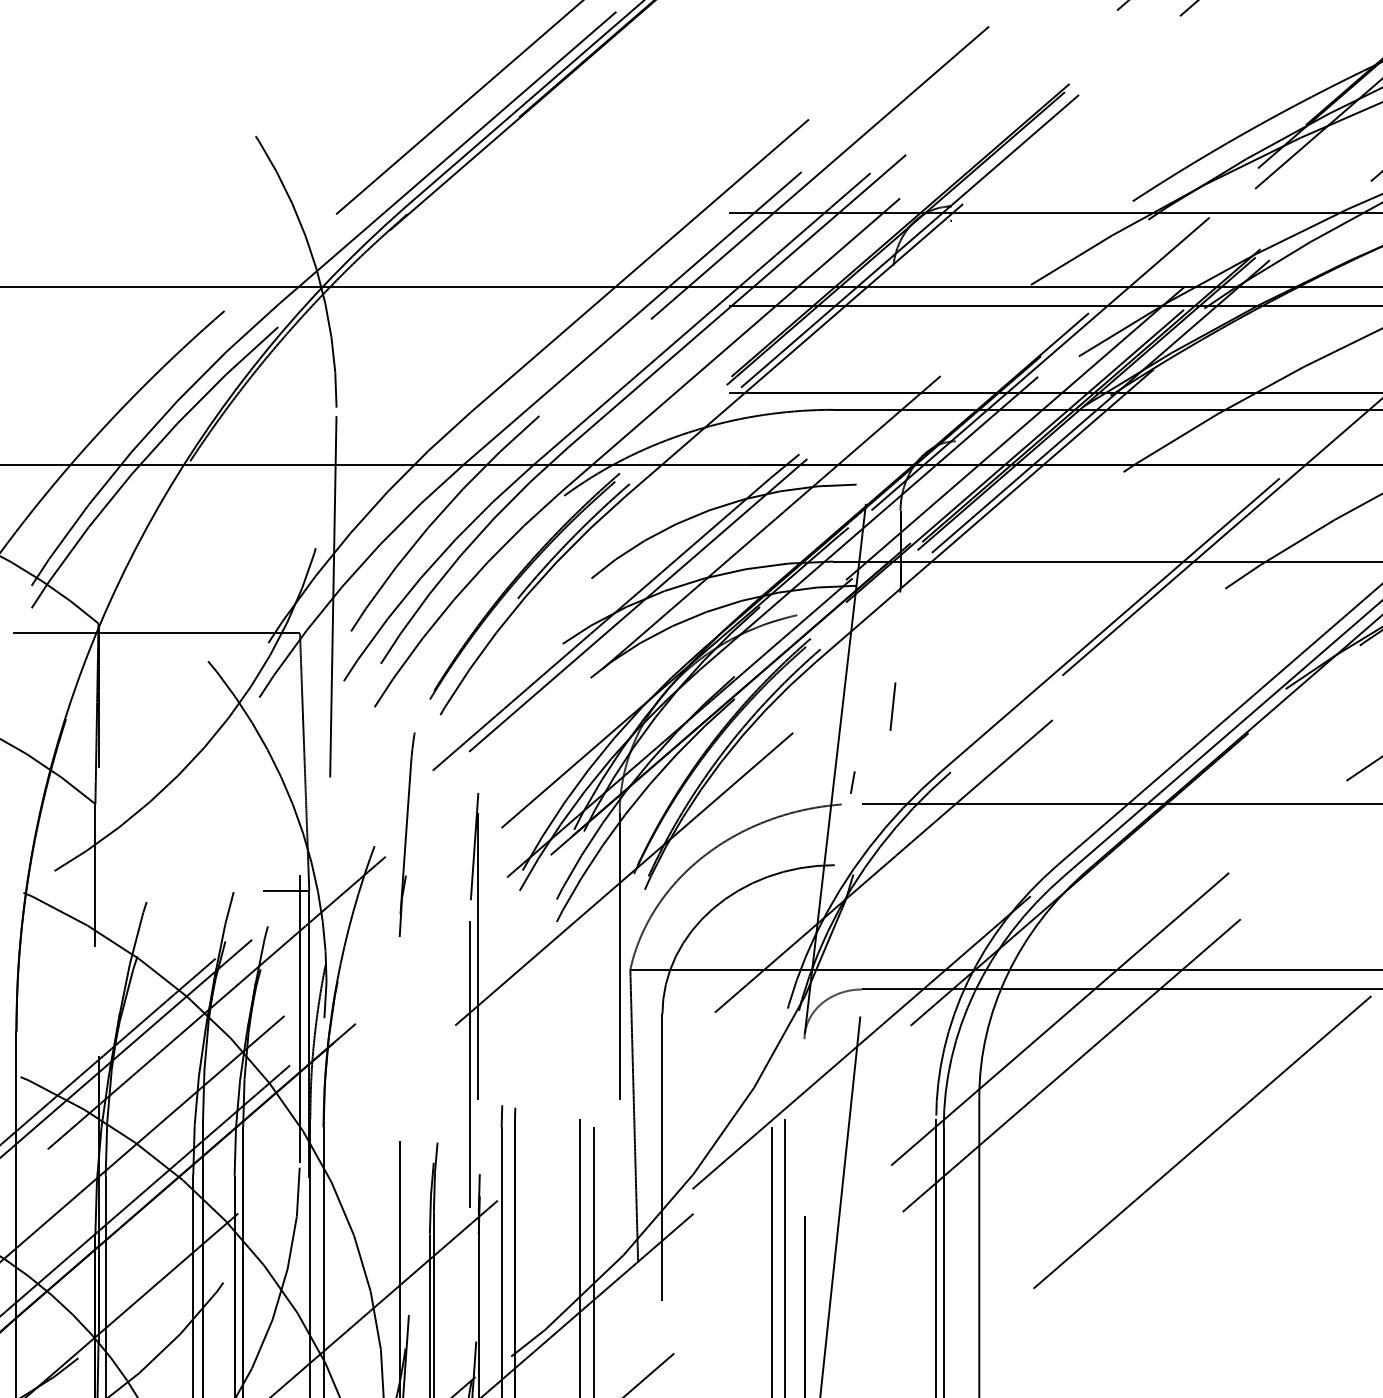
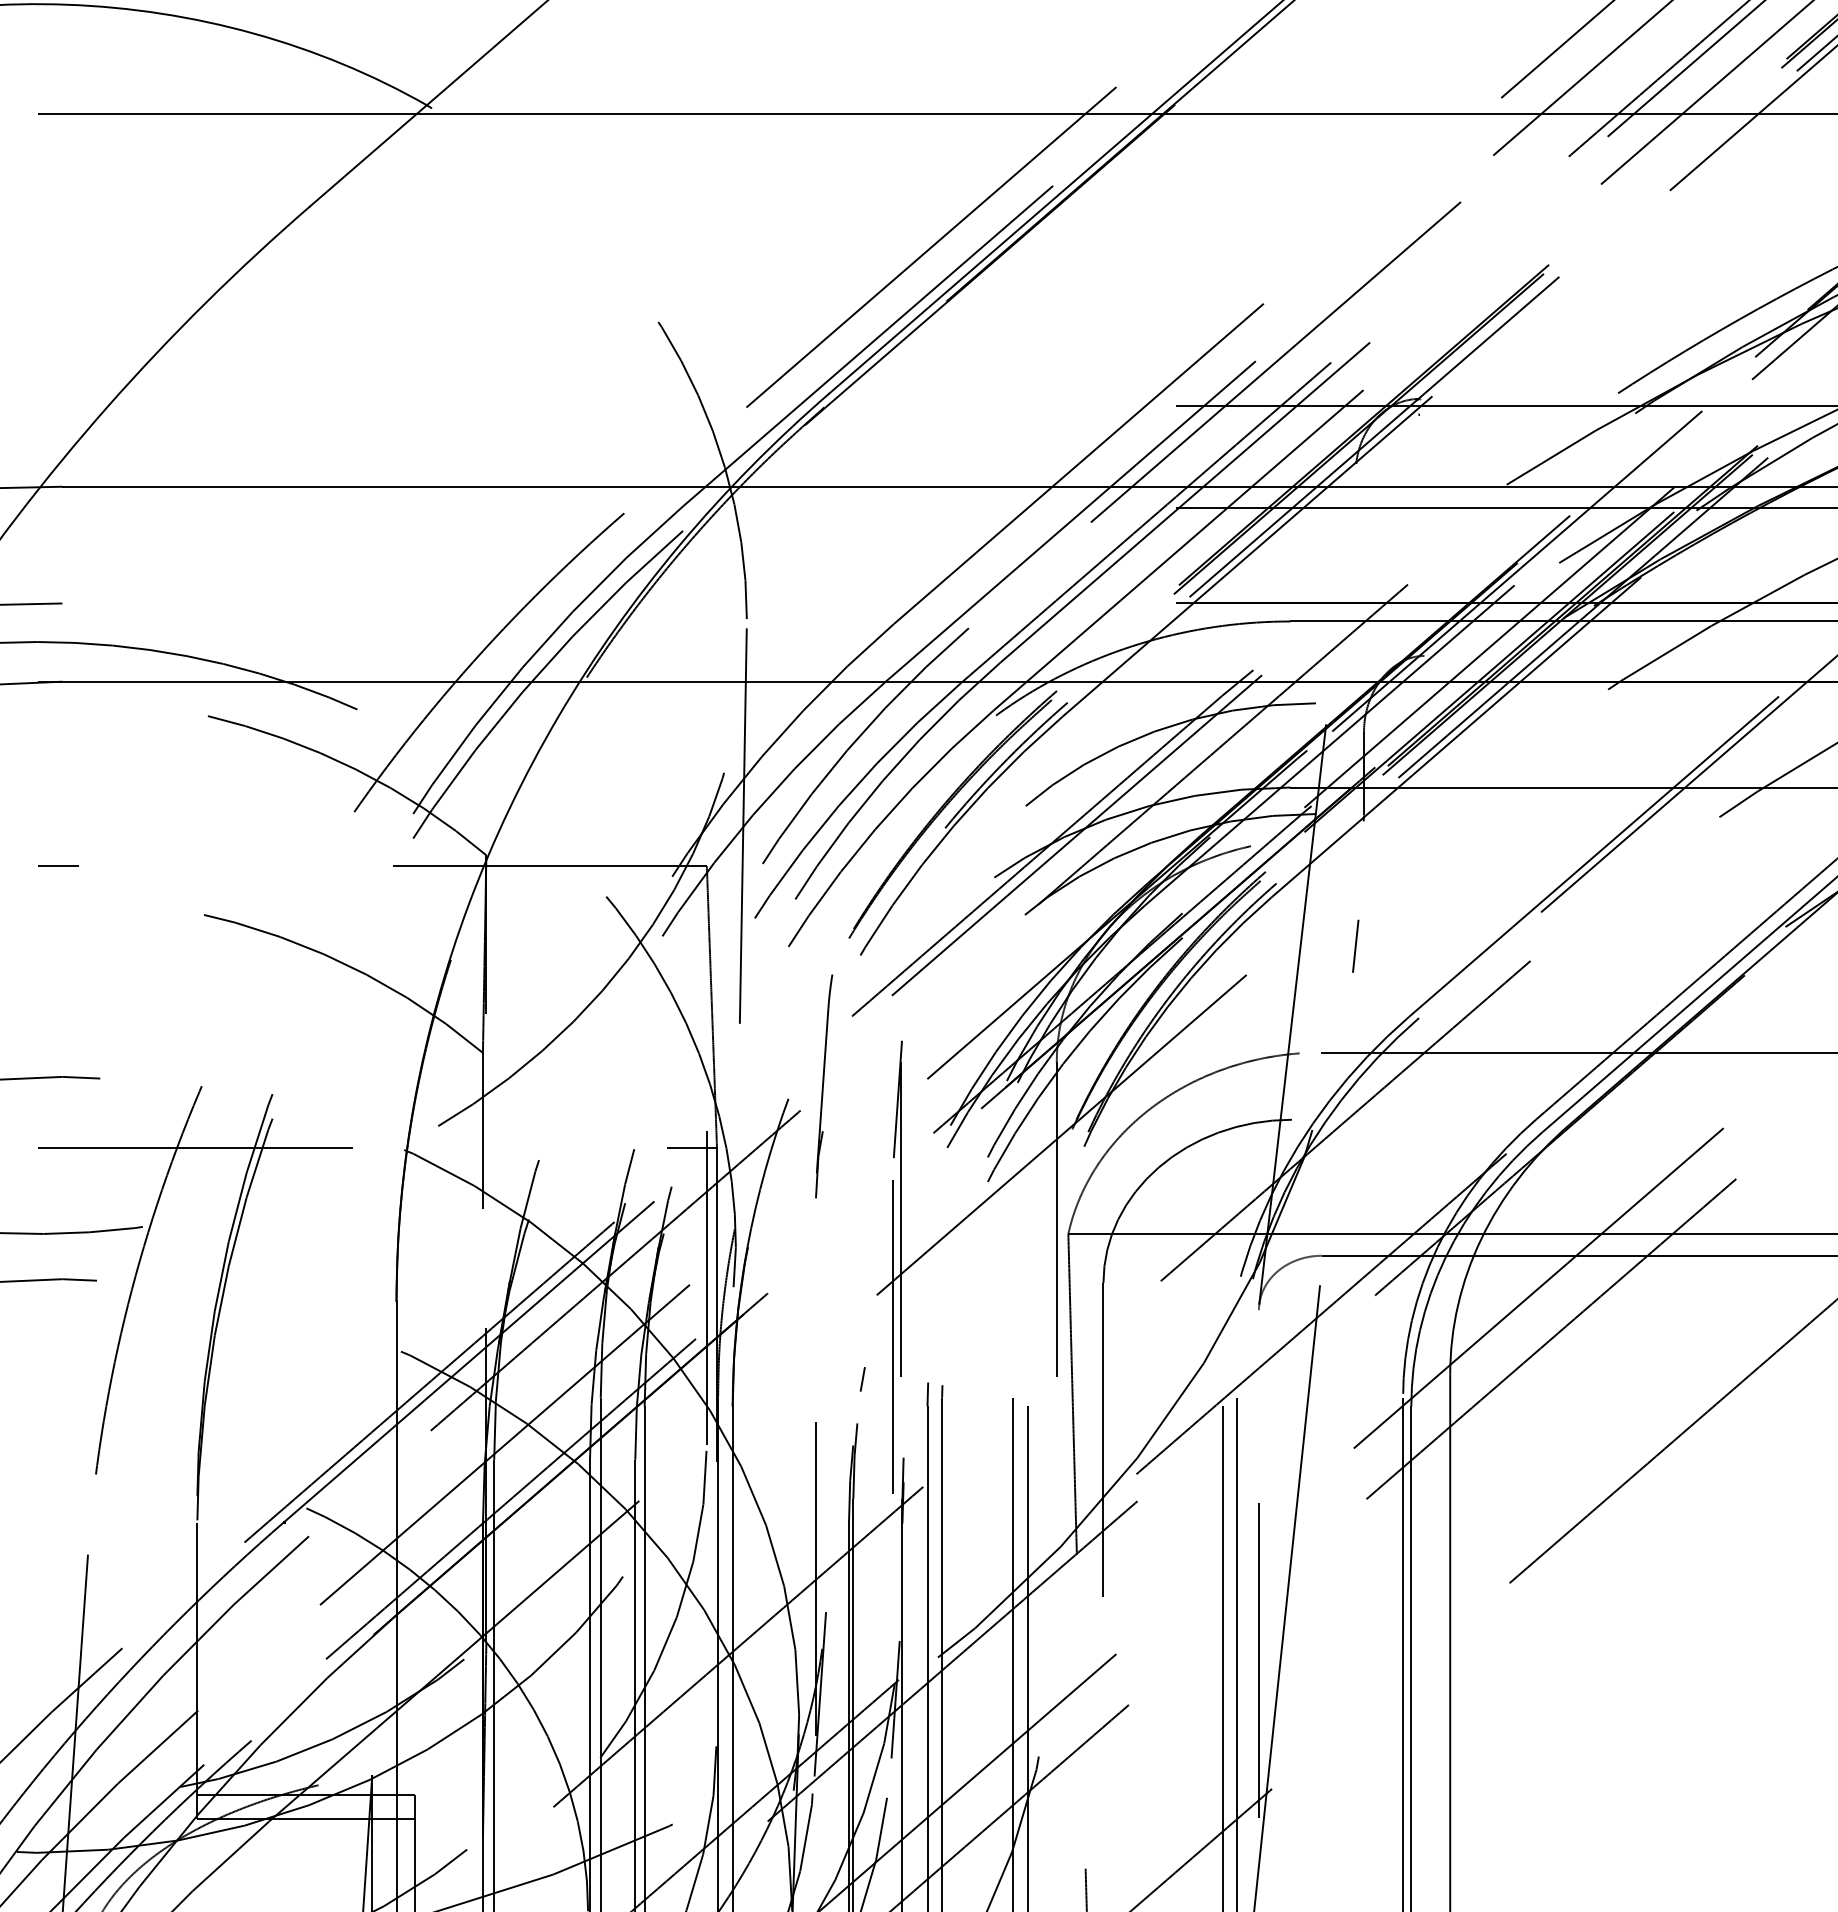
line: (852, 782) -> (862, 1379), moved

